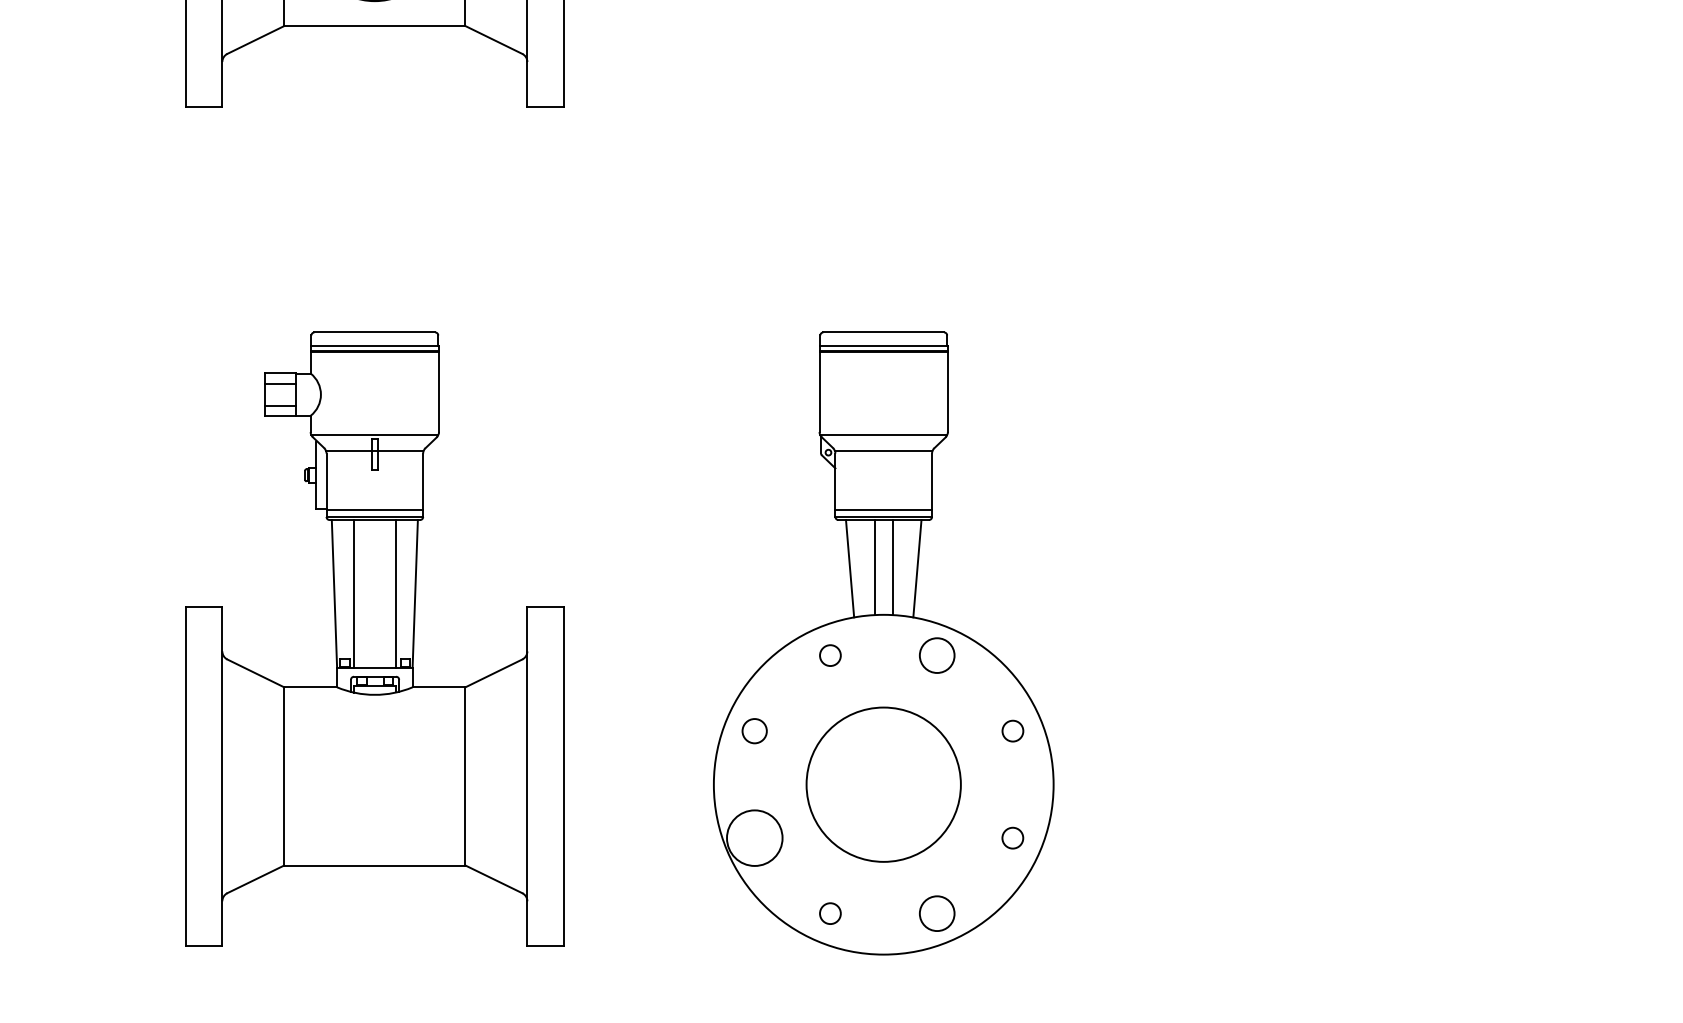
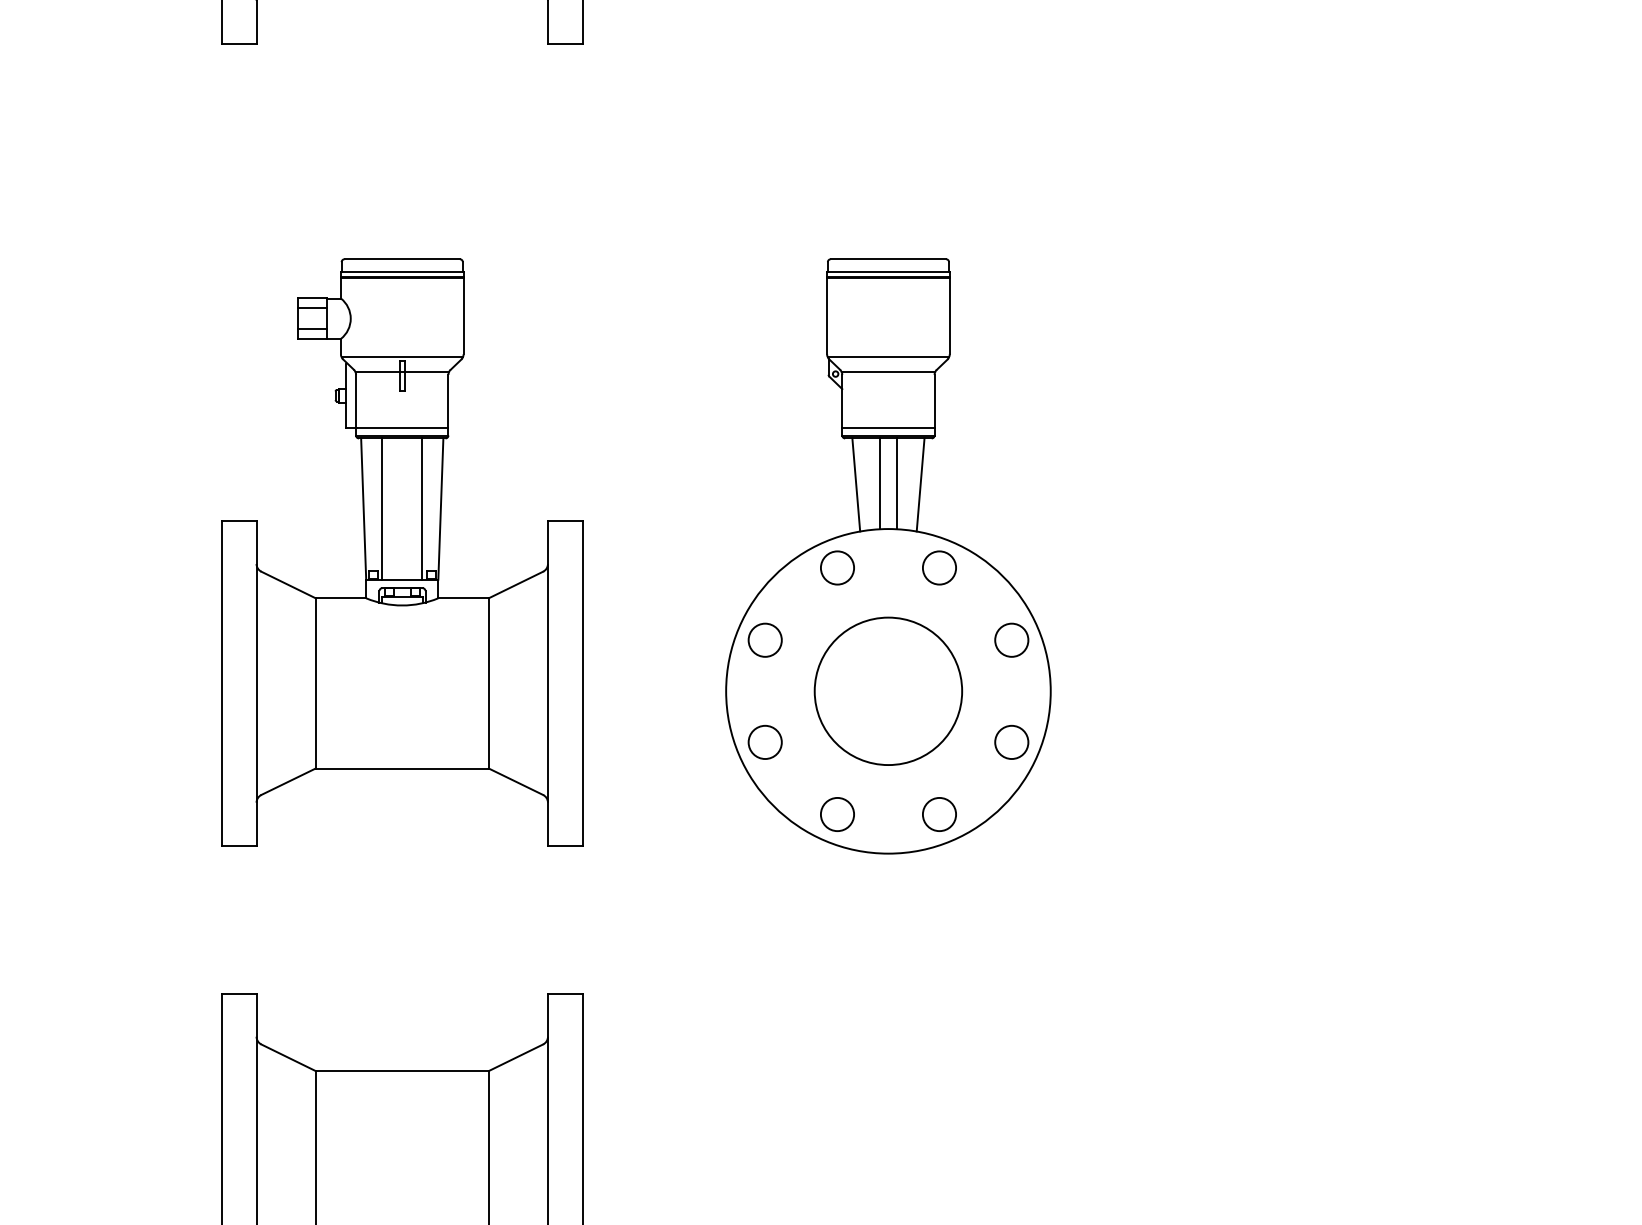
circle: (830, 655) -> (837, 567), size x1.67
circle: (754, 730) -> (764, 639), size x1.43
circle: (1012, 730) -> (1011, 639), size x1.67
circle: (754, 838) -> (764, 742), size x0.62
circle: (1012, 838) -> (1011, 742), size x1.67
circle: (830, 913) -> (837, 814), size x1.67

